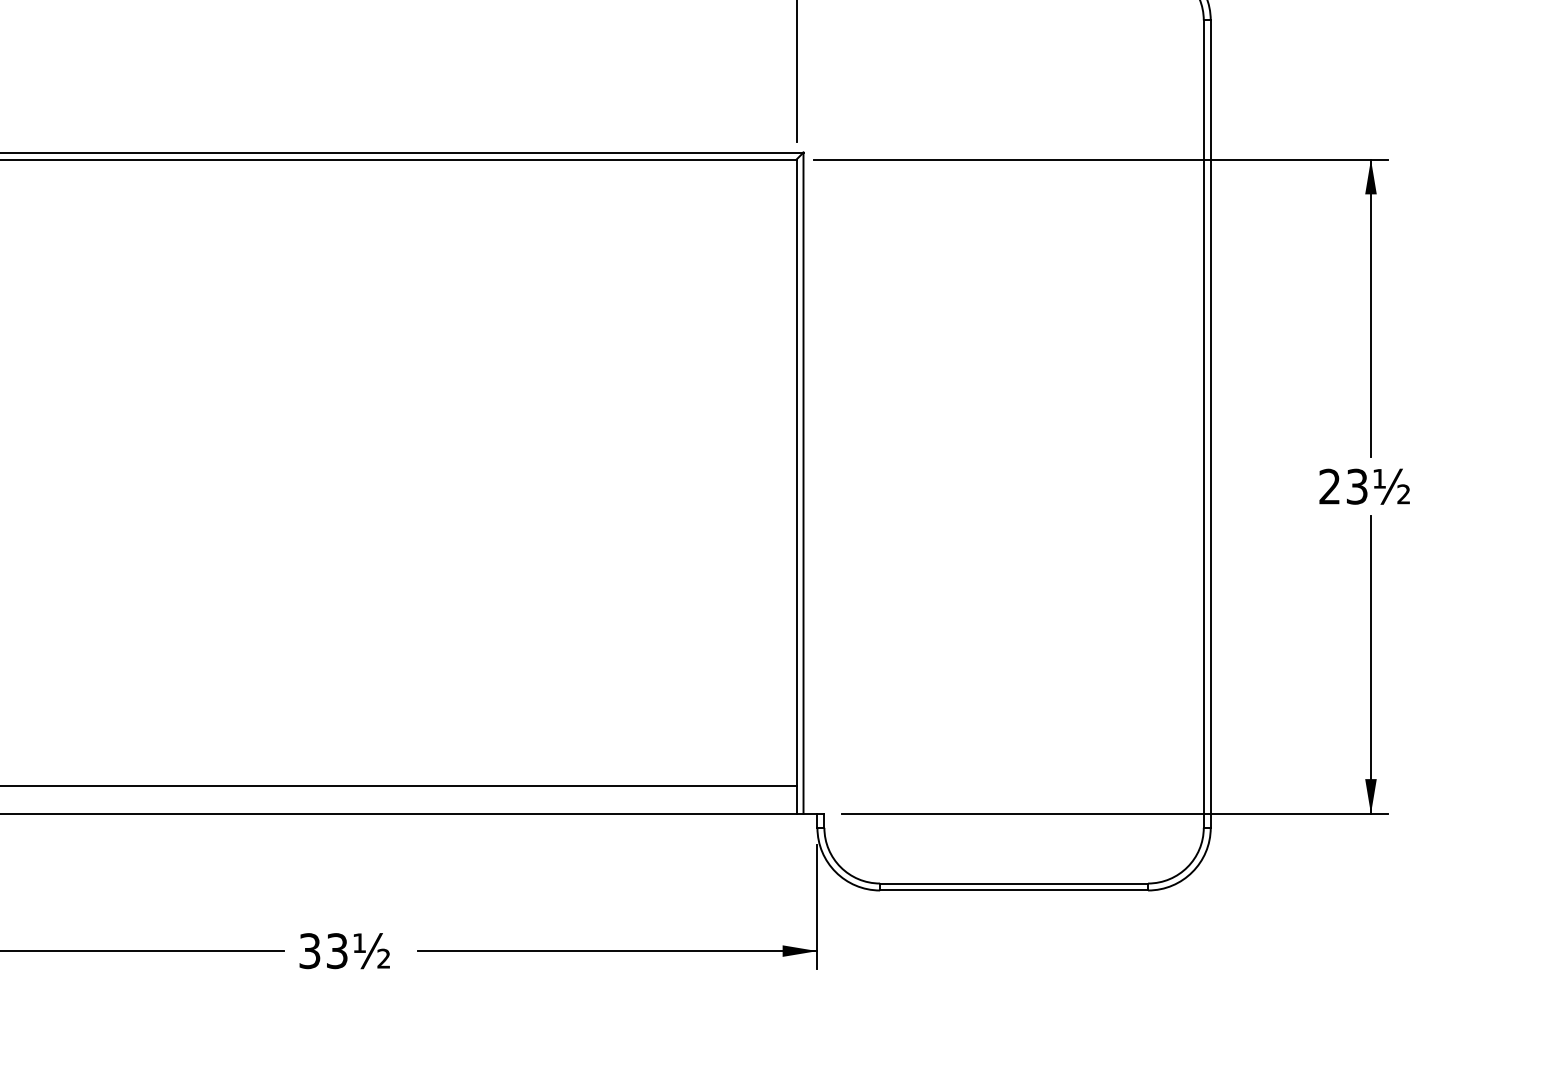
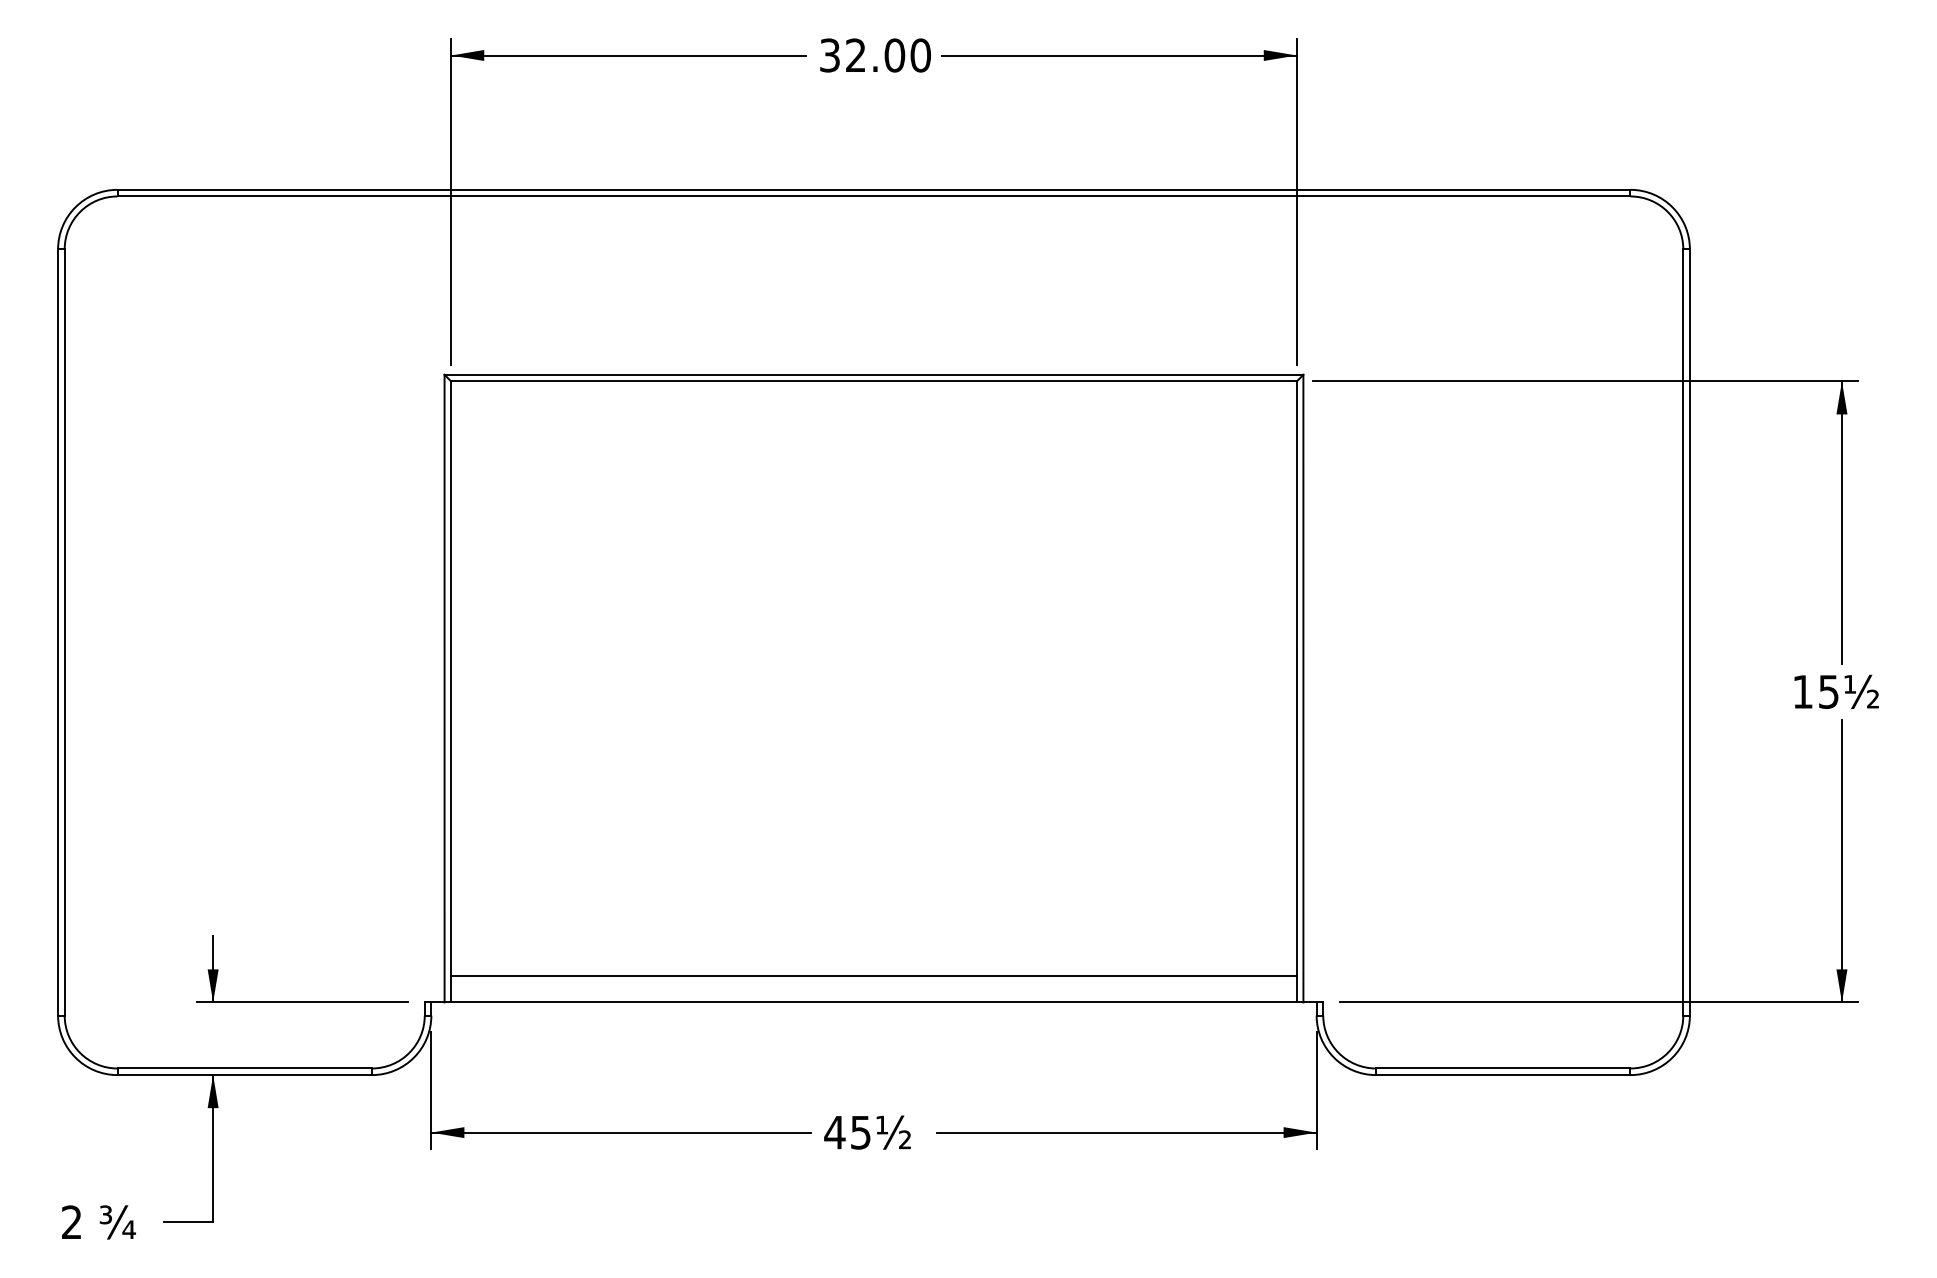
text: (1343, 486) -> (1815, 691), 23½ -> 15½
text: (323, 950) -> (847, 1132), 33½ -> 45½

